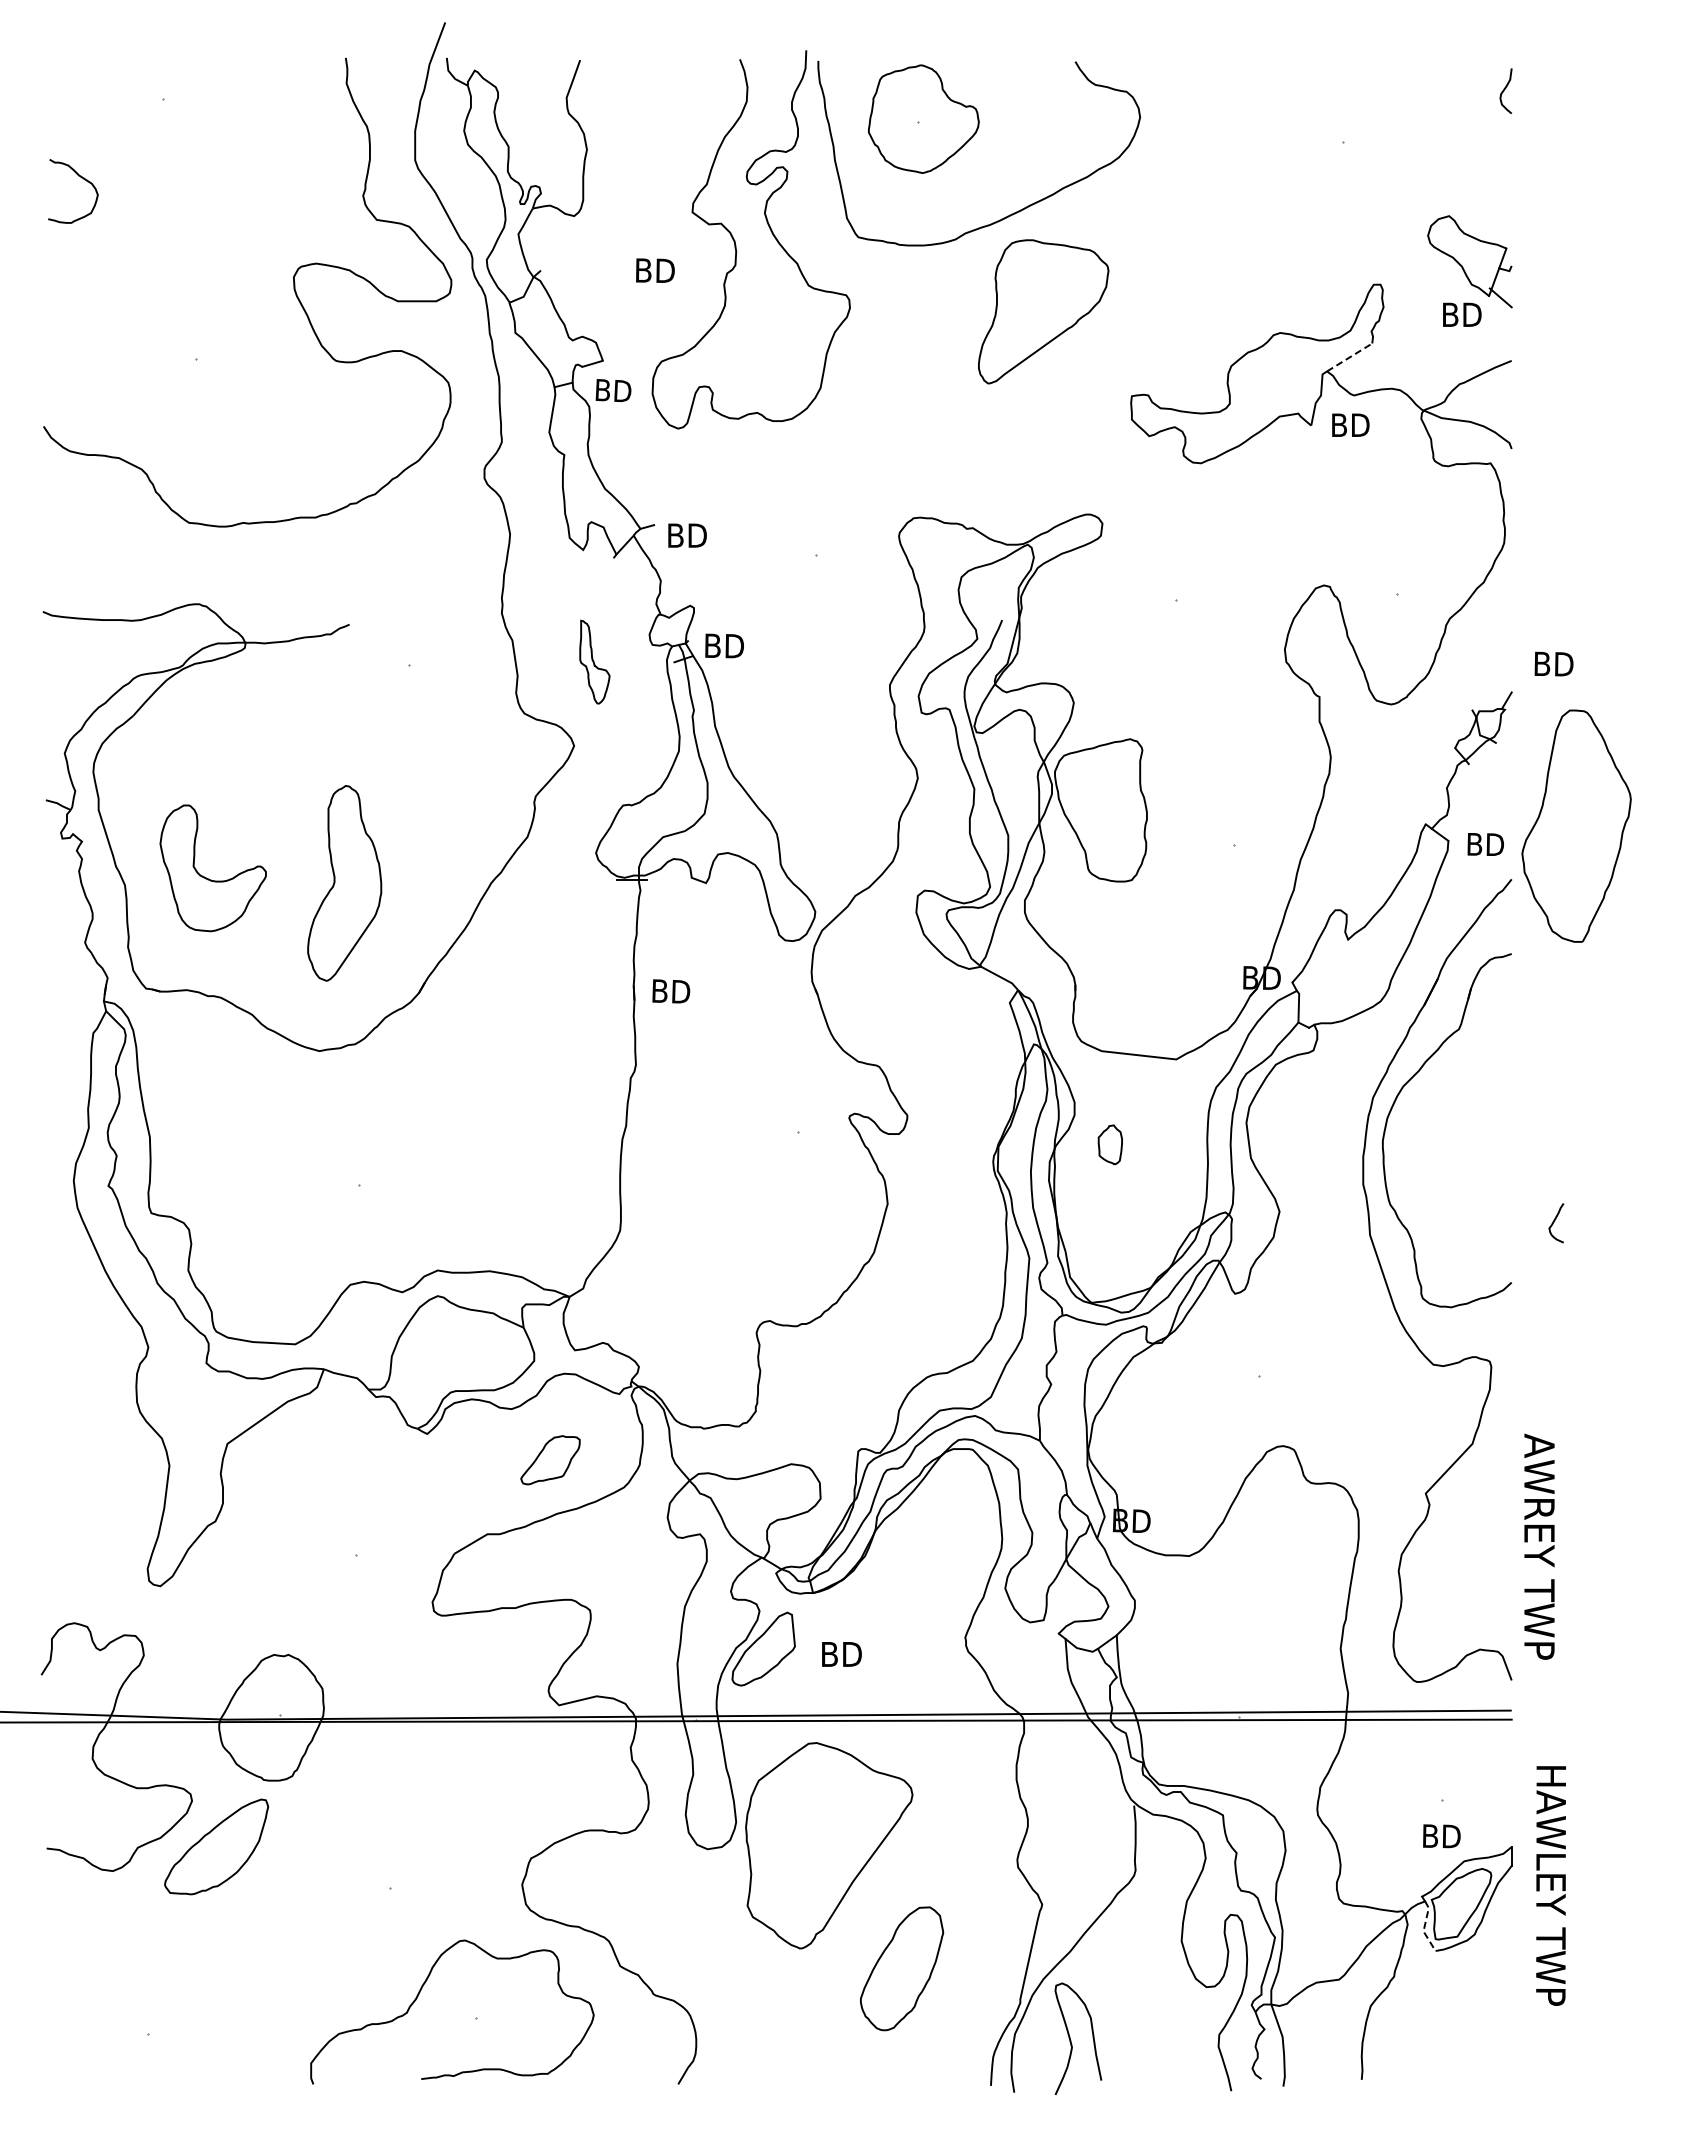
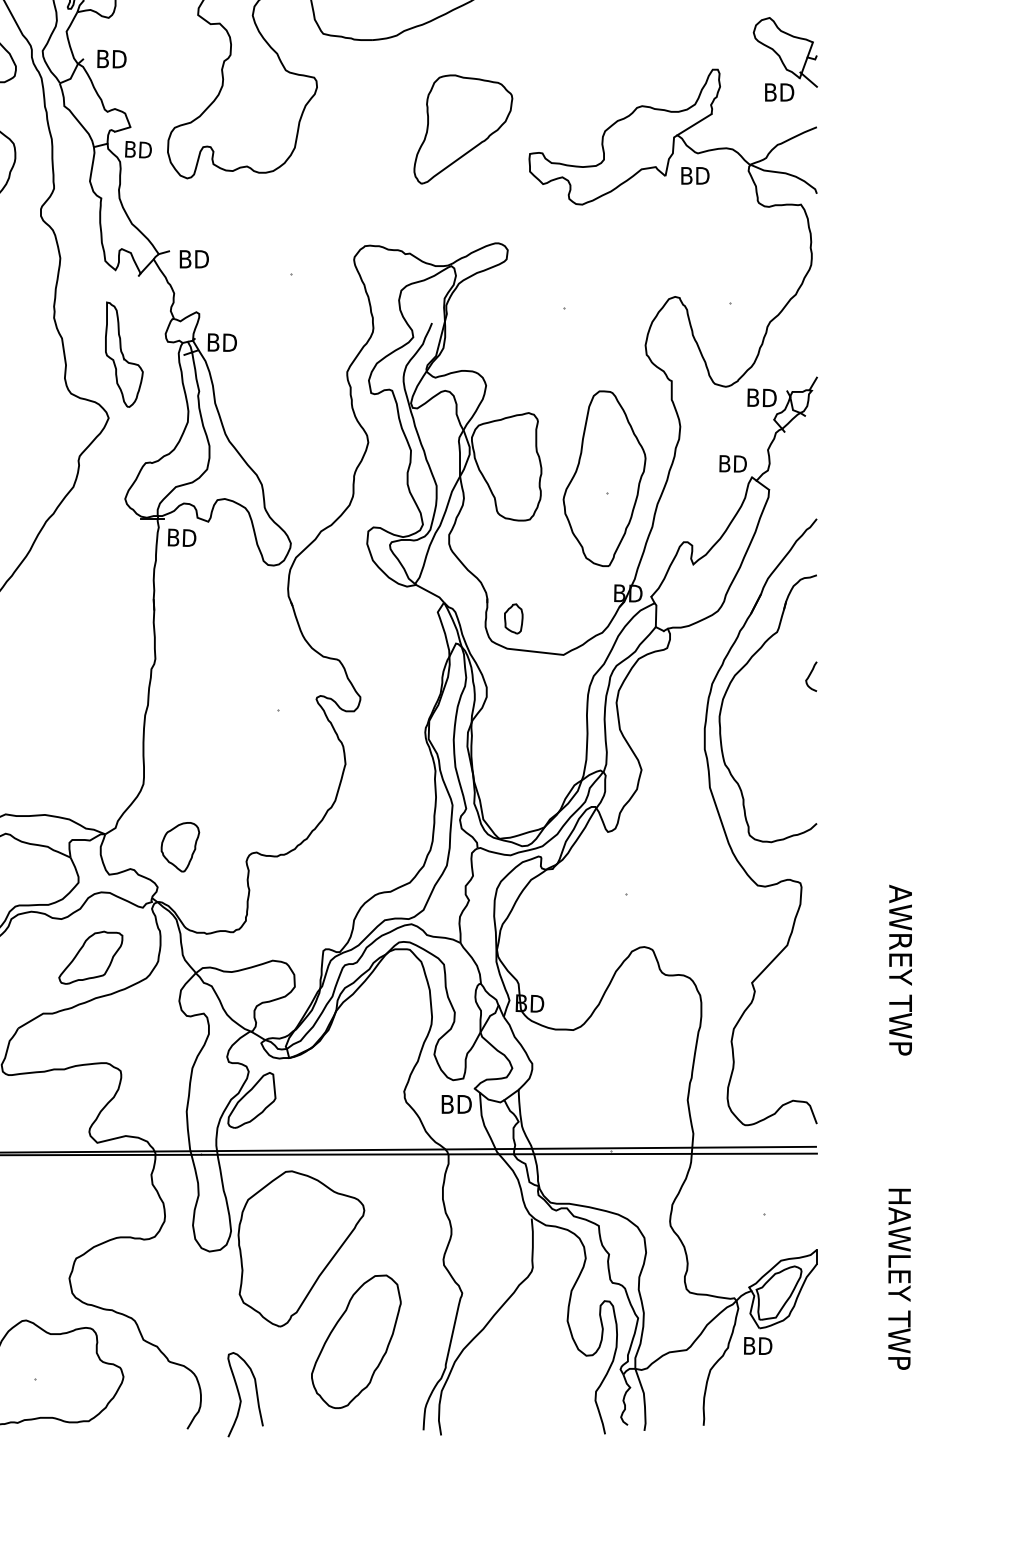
text: (655, 270) -> (111, 58), moved
part: (1043, 311) -> (463, 129), moved
line: (1349, 357) -> (694, 124), dashed -> solid
part: (594, 662) -> (124, 355), size x1.67
text: (1553, 663) -> (761, 397), moved
part: (1576, 825) -> (604, 478), moved
text: (1485, 844) -> (732, 463), moved
text: (671, 991) -> (182, 537), moved
part: (1109, 1144) -> (513, 618), moved
curve: (1554, 1222) -> (809, 676), moved
part: (668, 1313) -> (179, 846), added
part: (550, 1459) -> (90, 957), size x1.43
text: (1539, 1546) -> (900, 969), moved
text: (841, 1654) -> (456, 1104), moved
text: (1441, 1836) -> (757, 1346), moved
text: (1550, 1885) -> (899, 1278), moved
line: (1424, 1927) -> (751, 1310), dashed -> solid
part: (901, 1968) -> (355, 1341), size x1.43
curve: (1071, 2040) -> (240, 1396), moved

